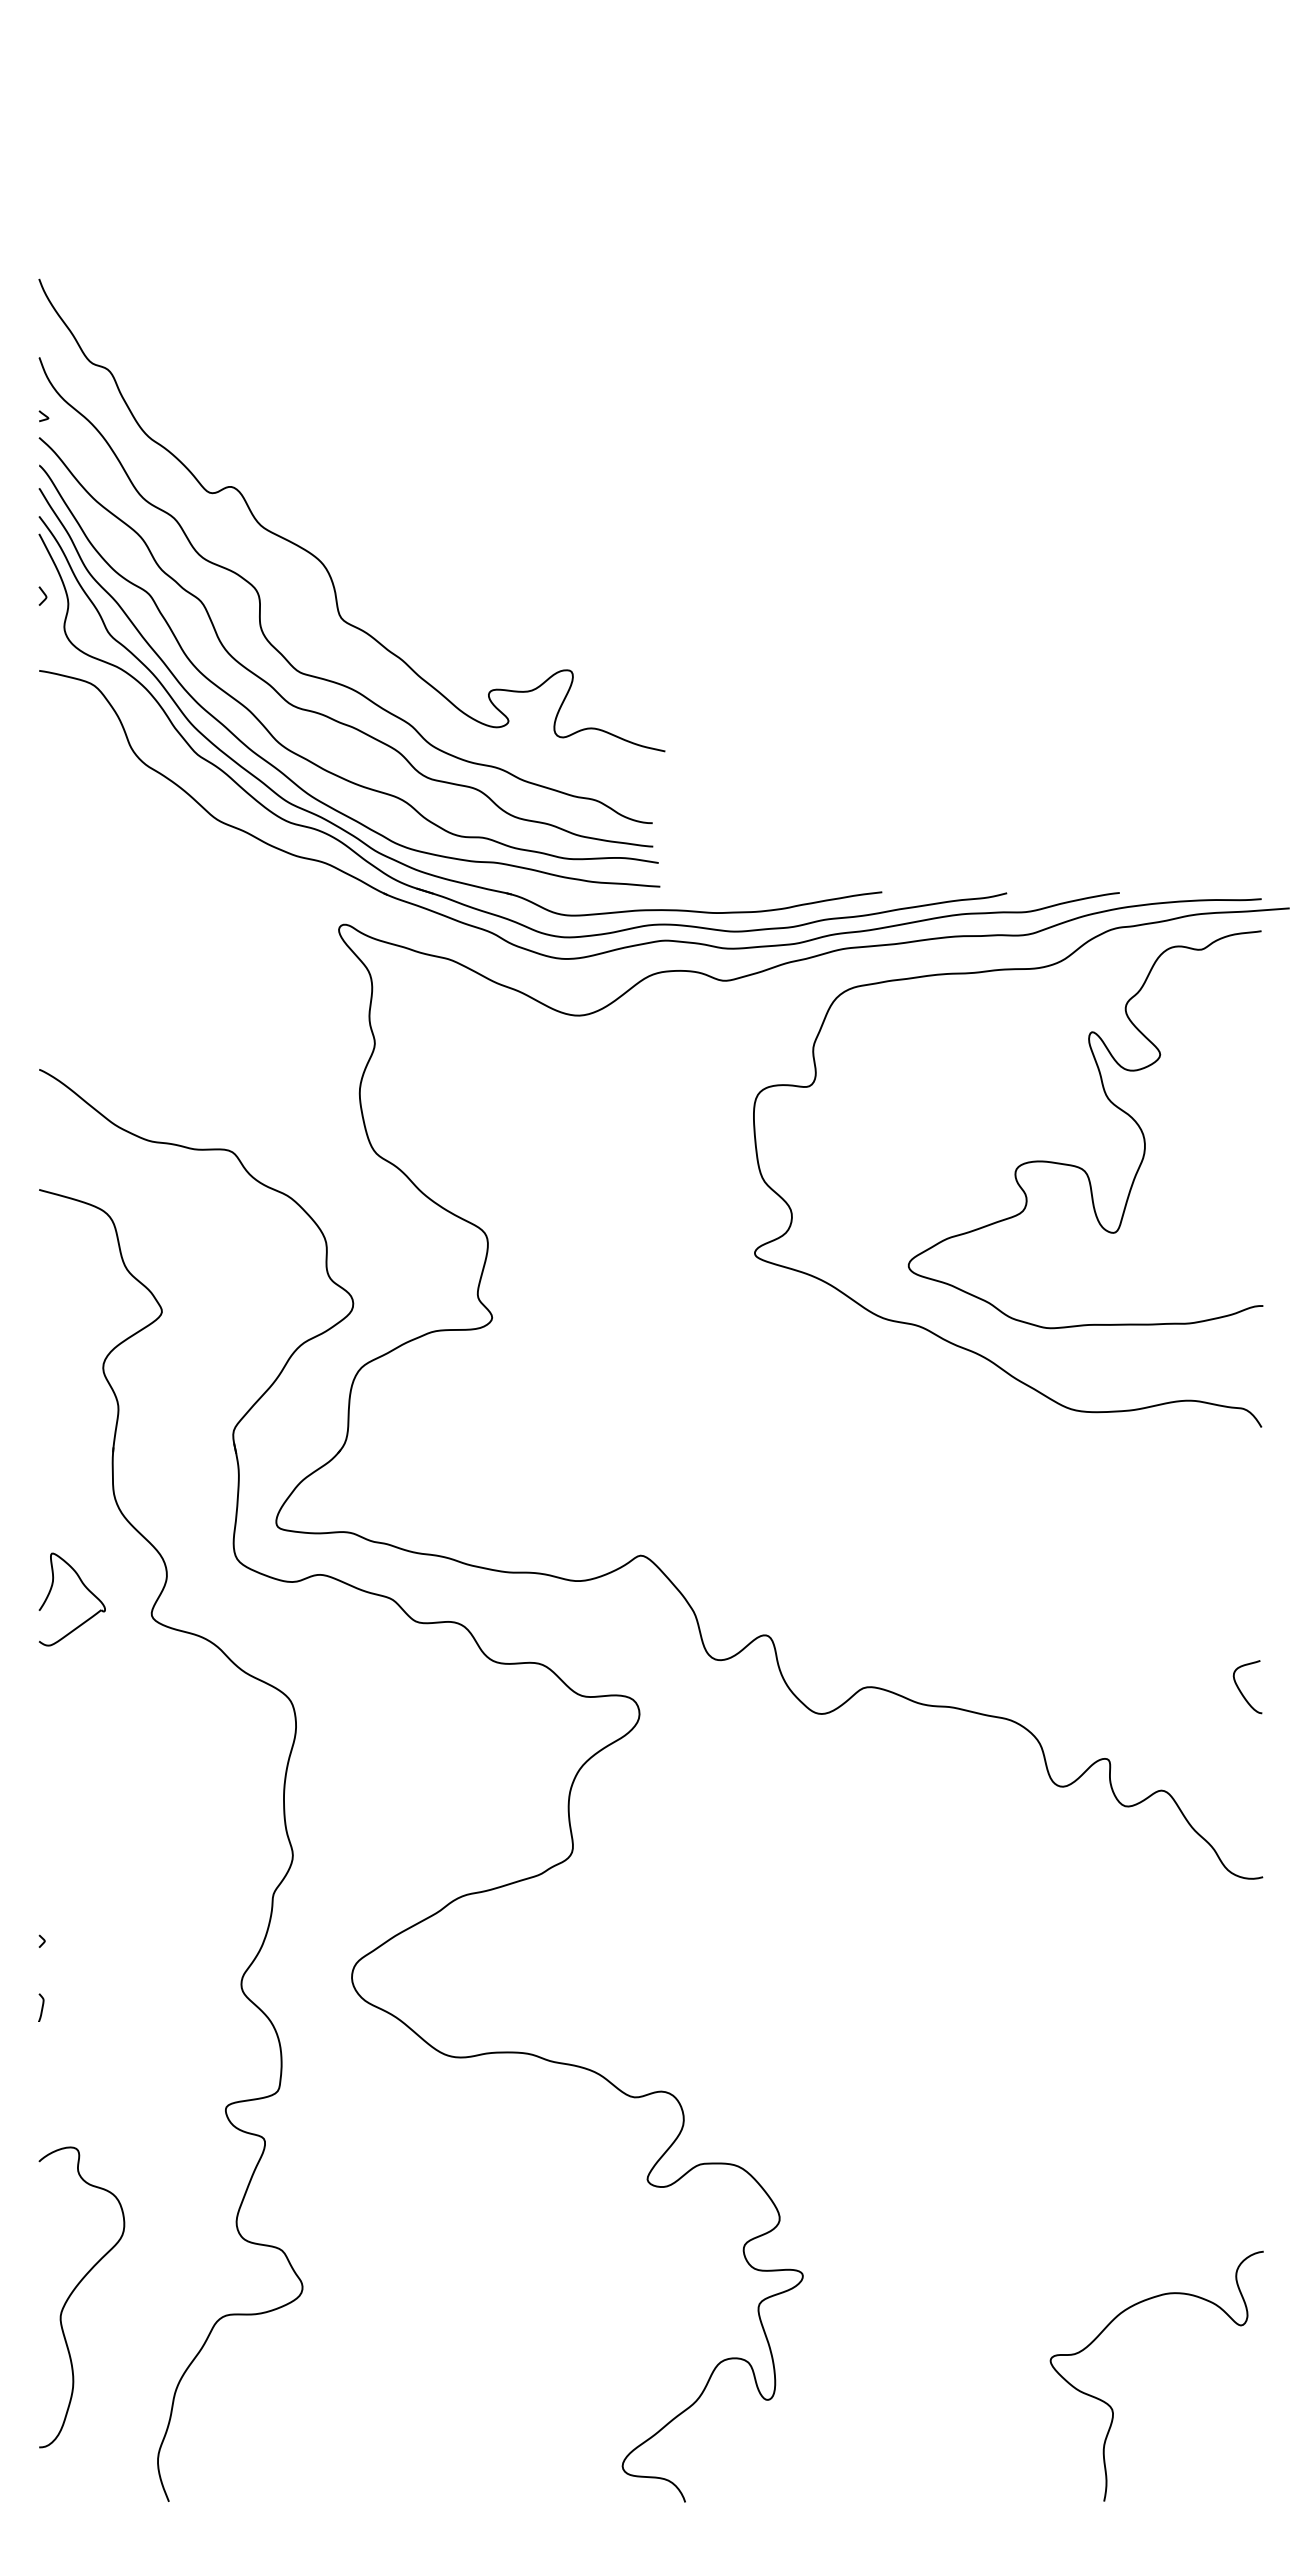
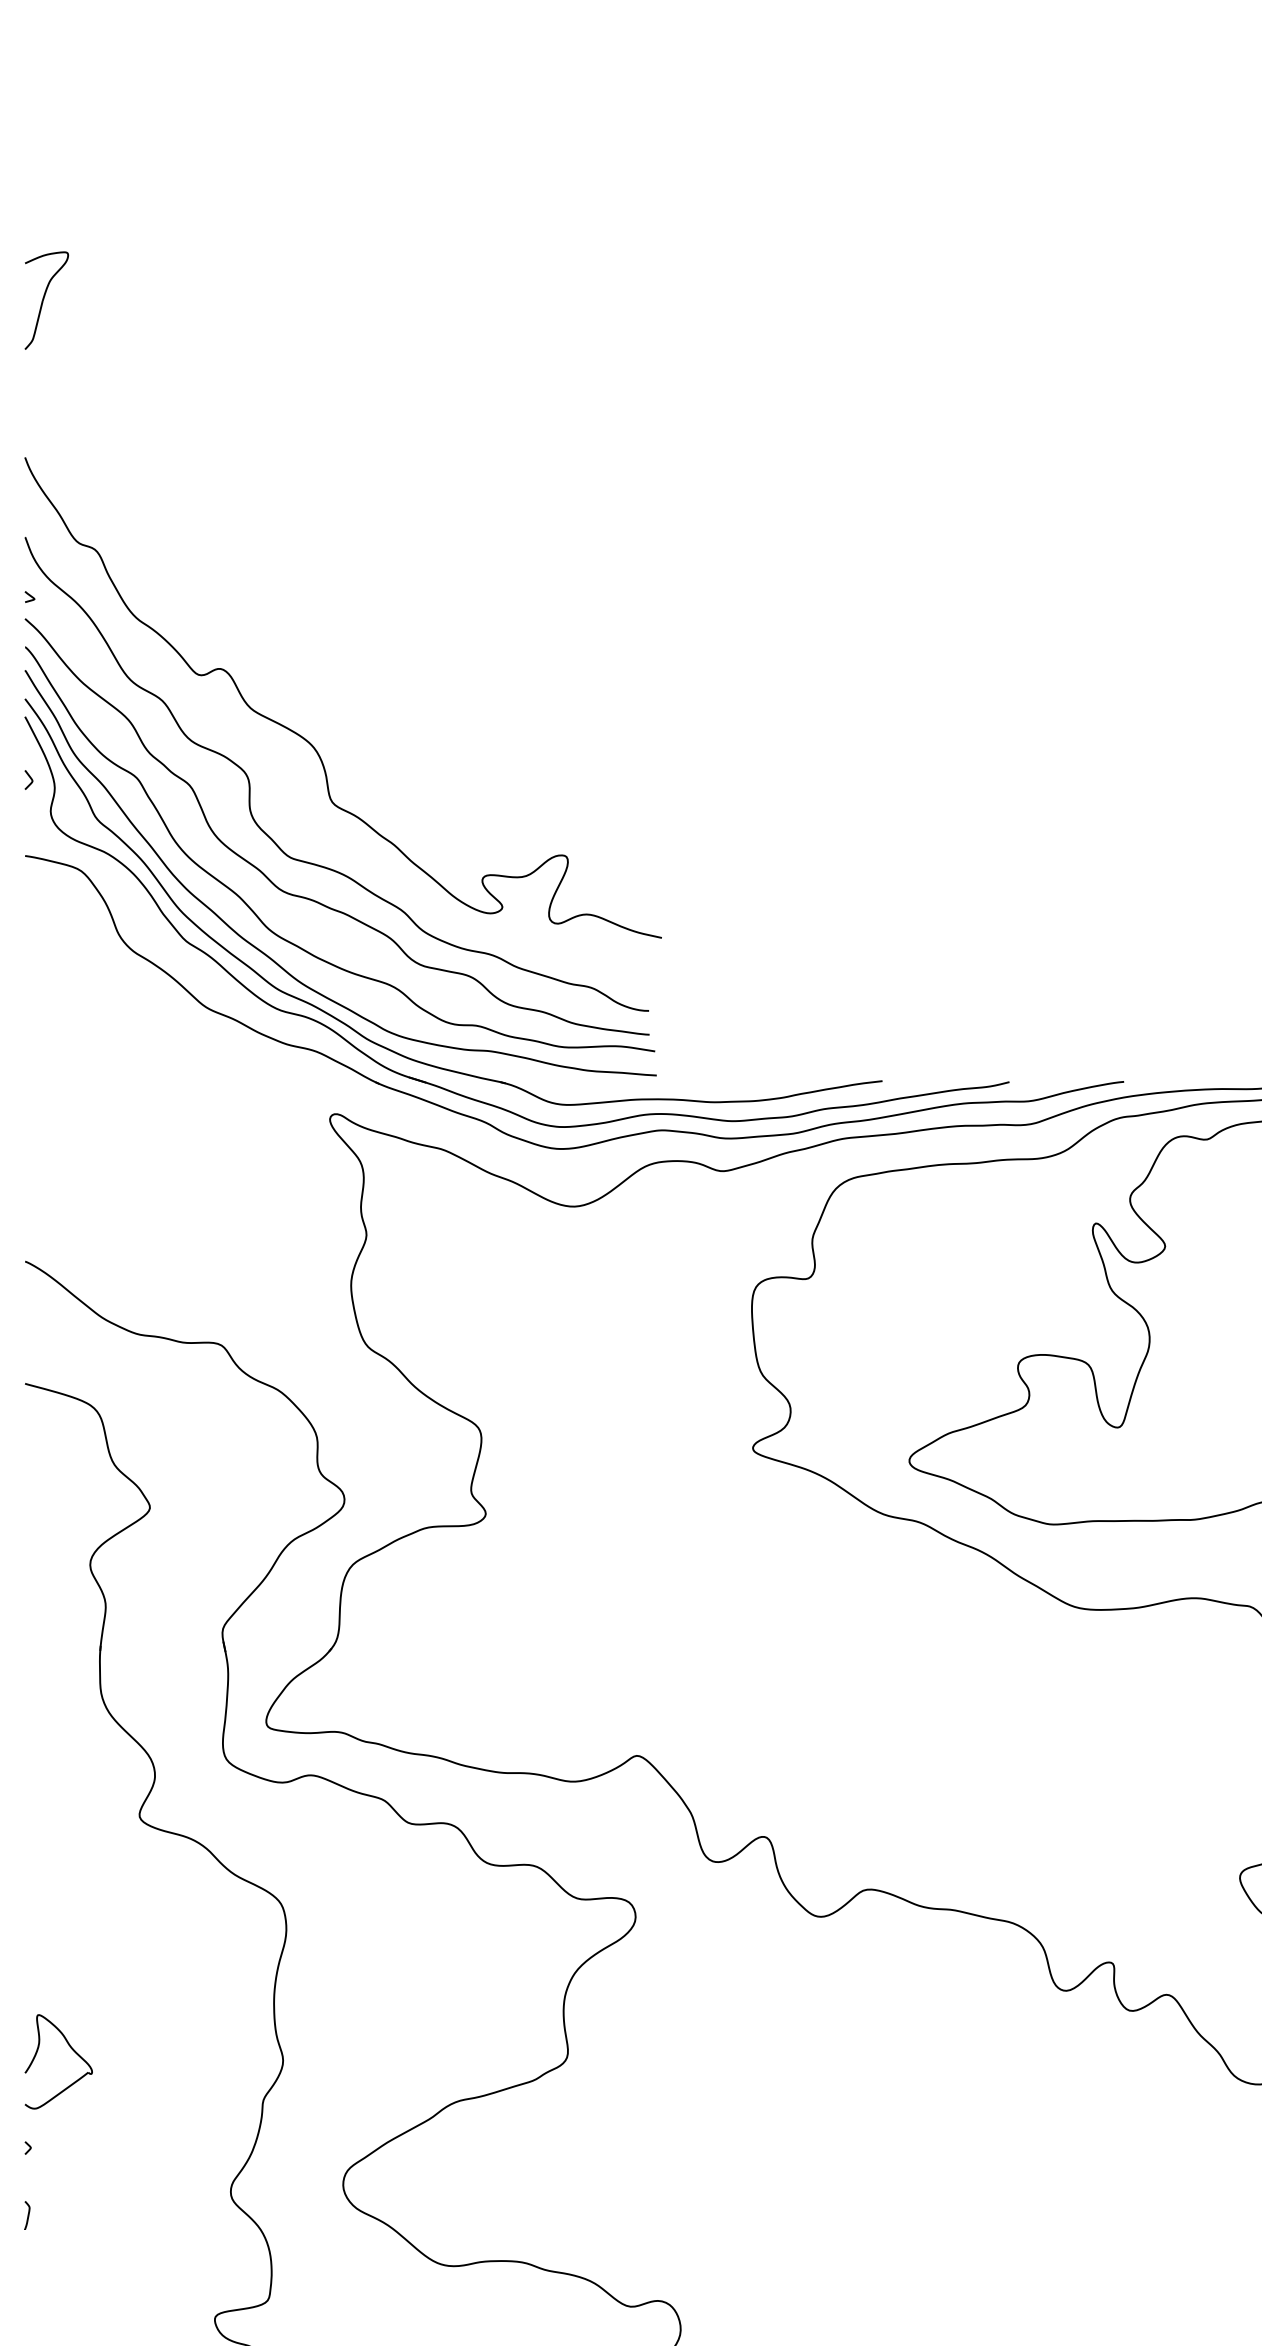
part: (60, 124) -> (46, 300), added
part: (85, 1588) -> (72, 2050), moved

